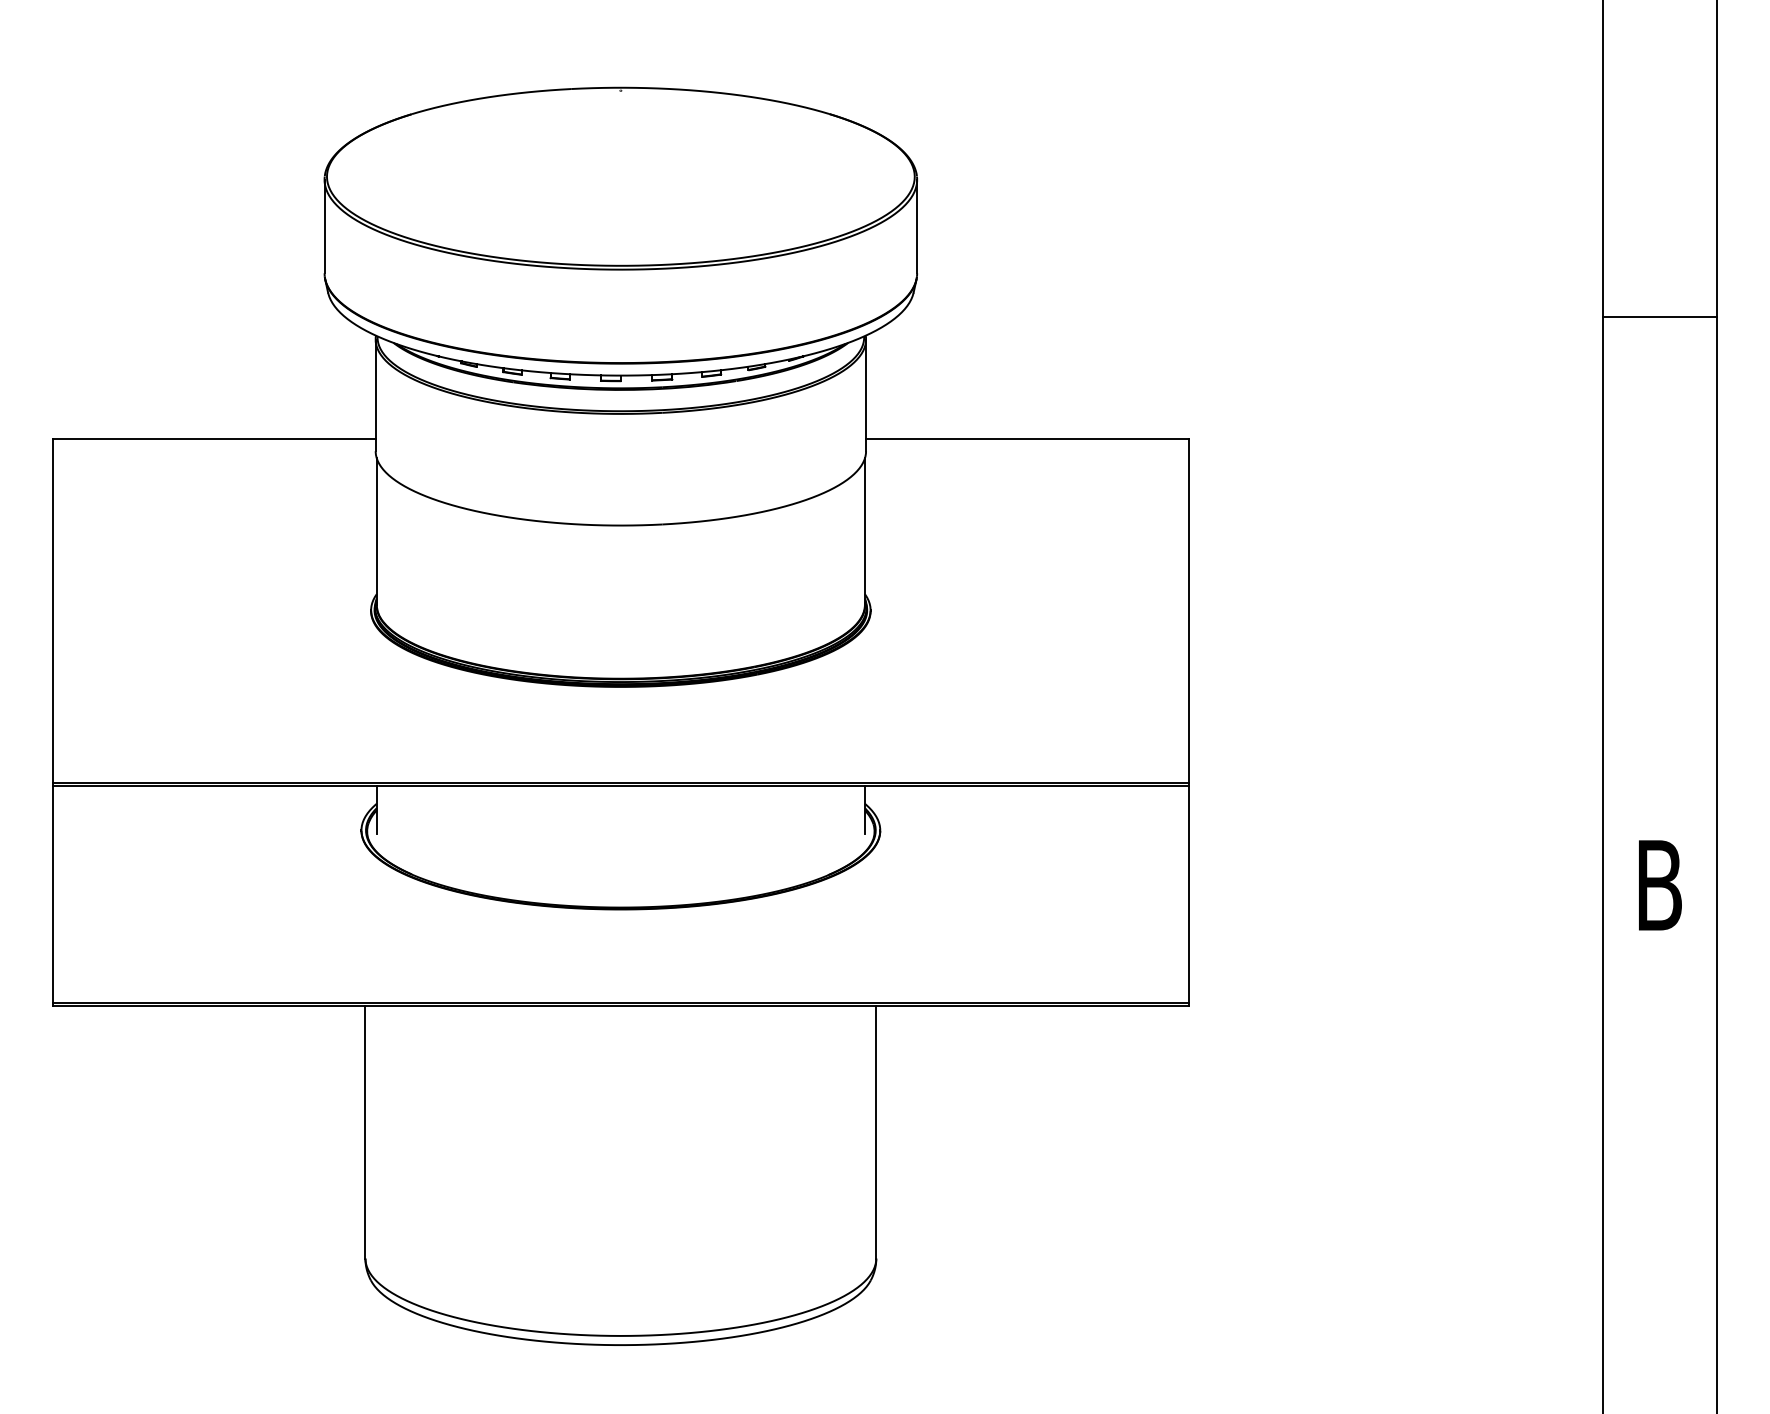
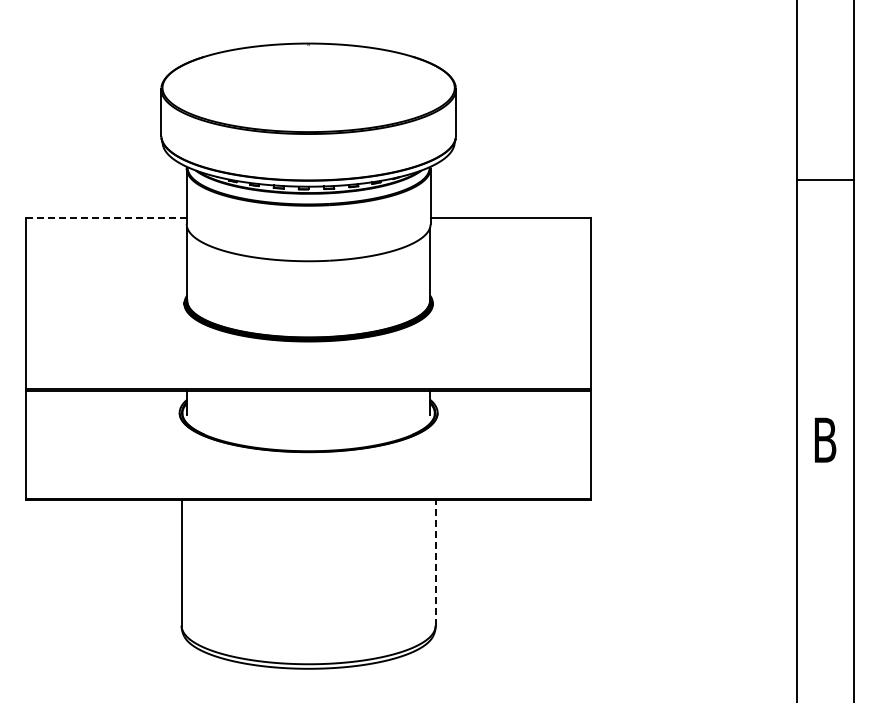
line: (1660, 316) -> (825, 179), moved
line: (216, 439) -> (107, 218), solid -> dashed
line: (875, 1133) -> (435, 563), solid -> dashed

